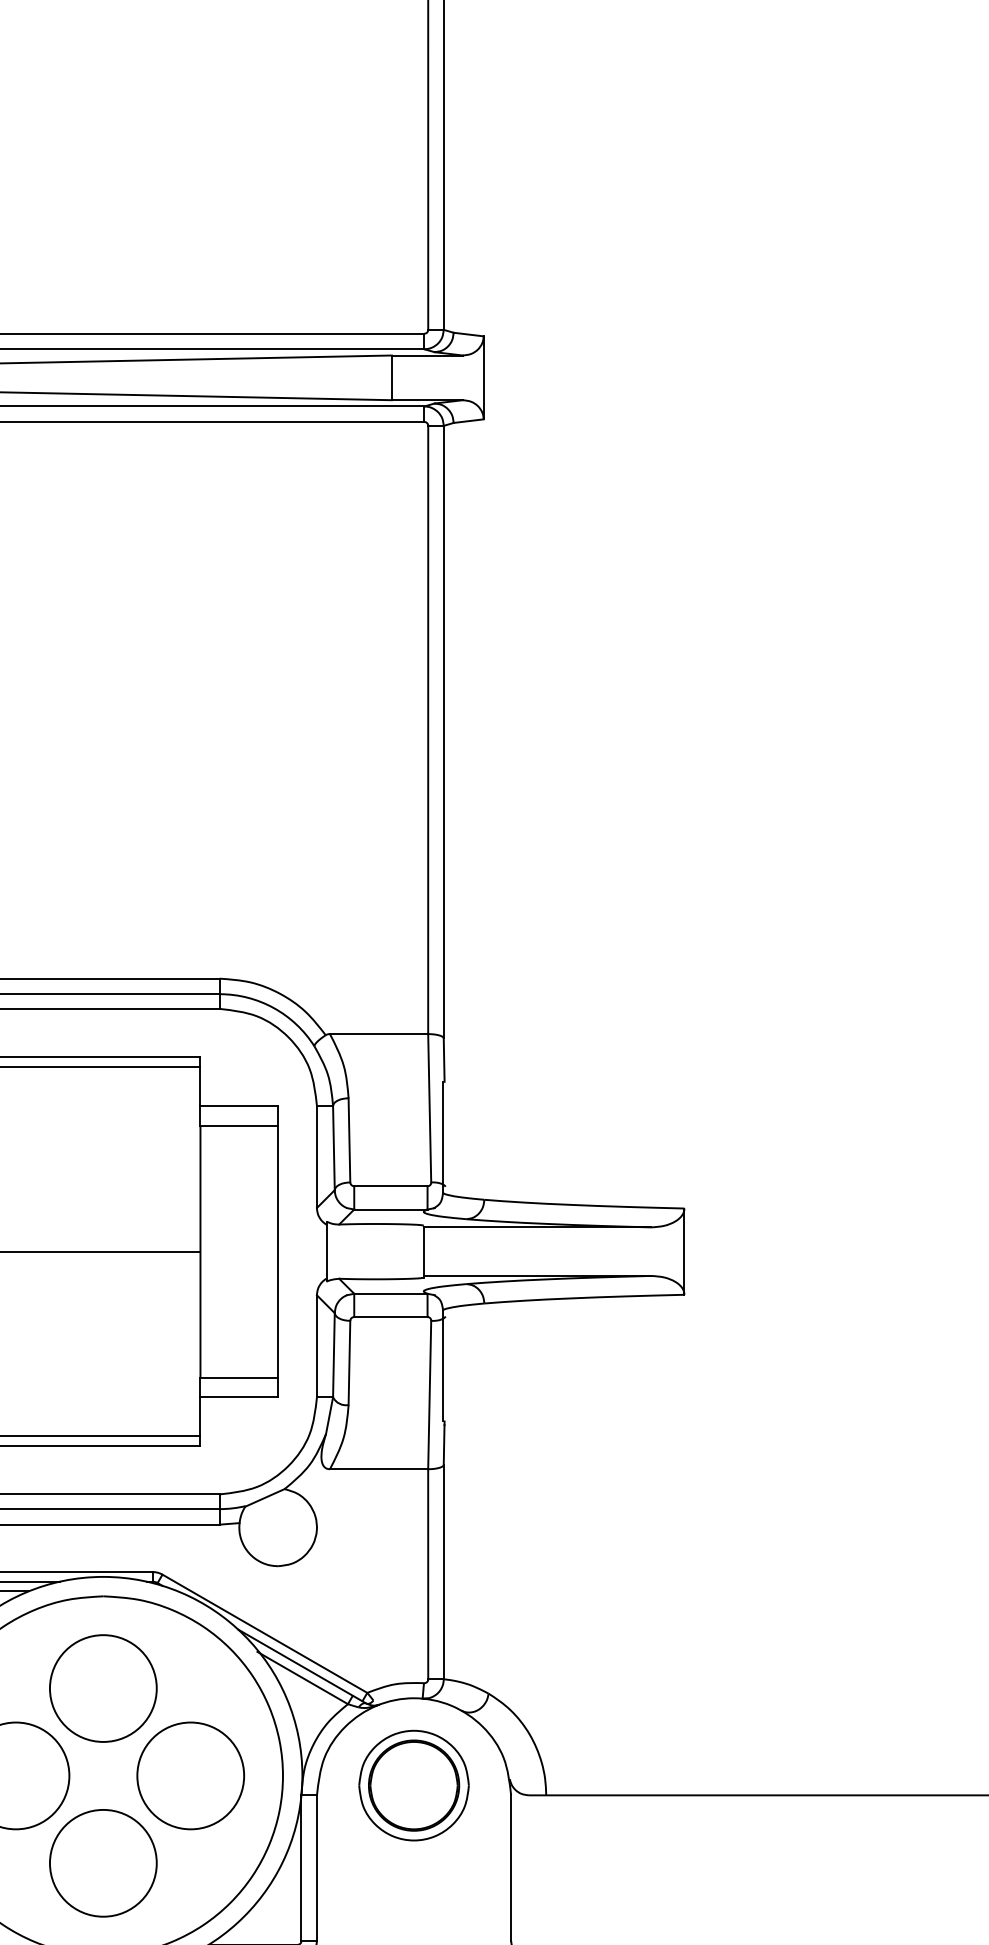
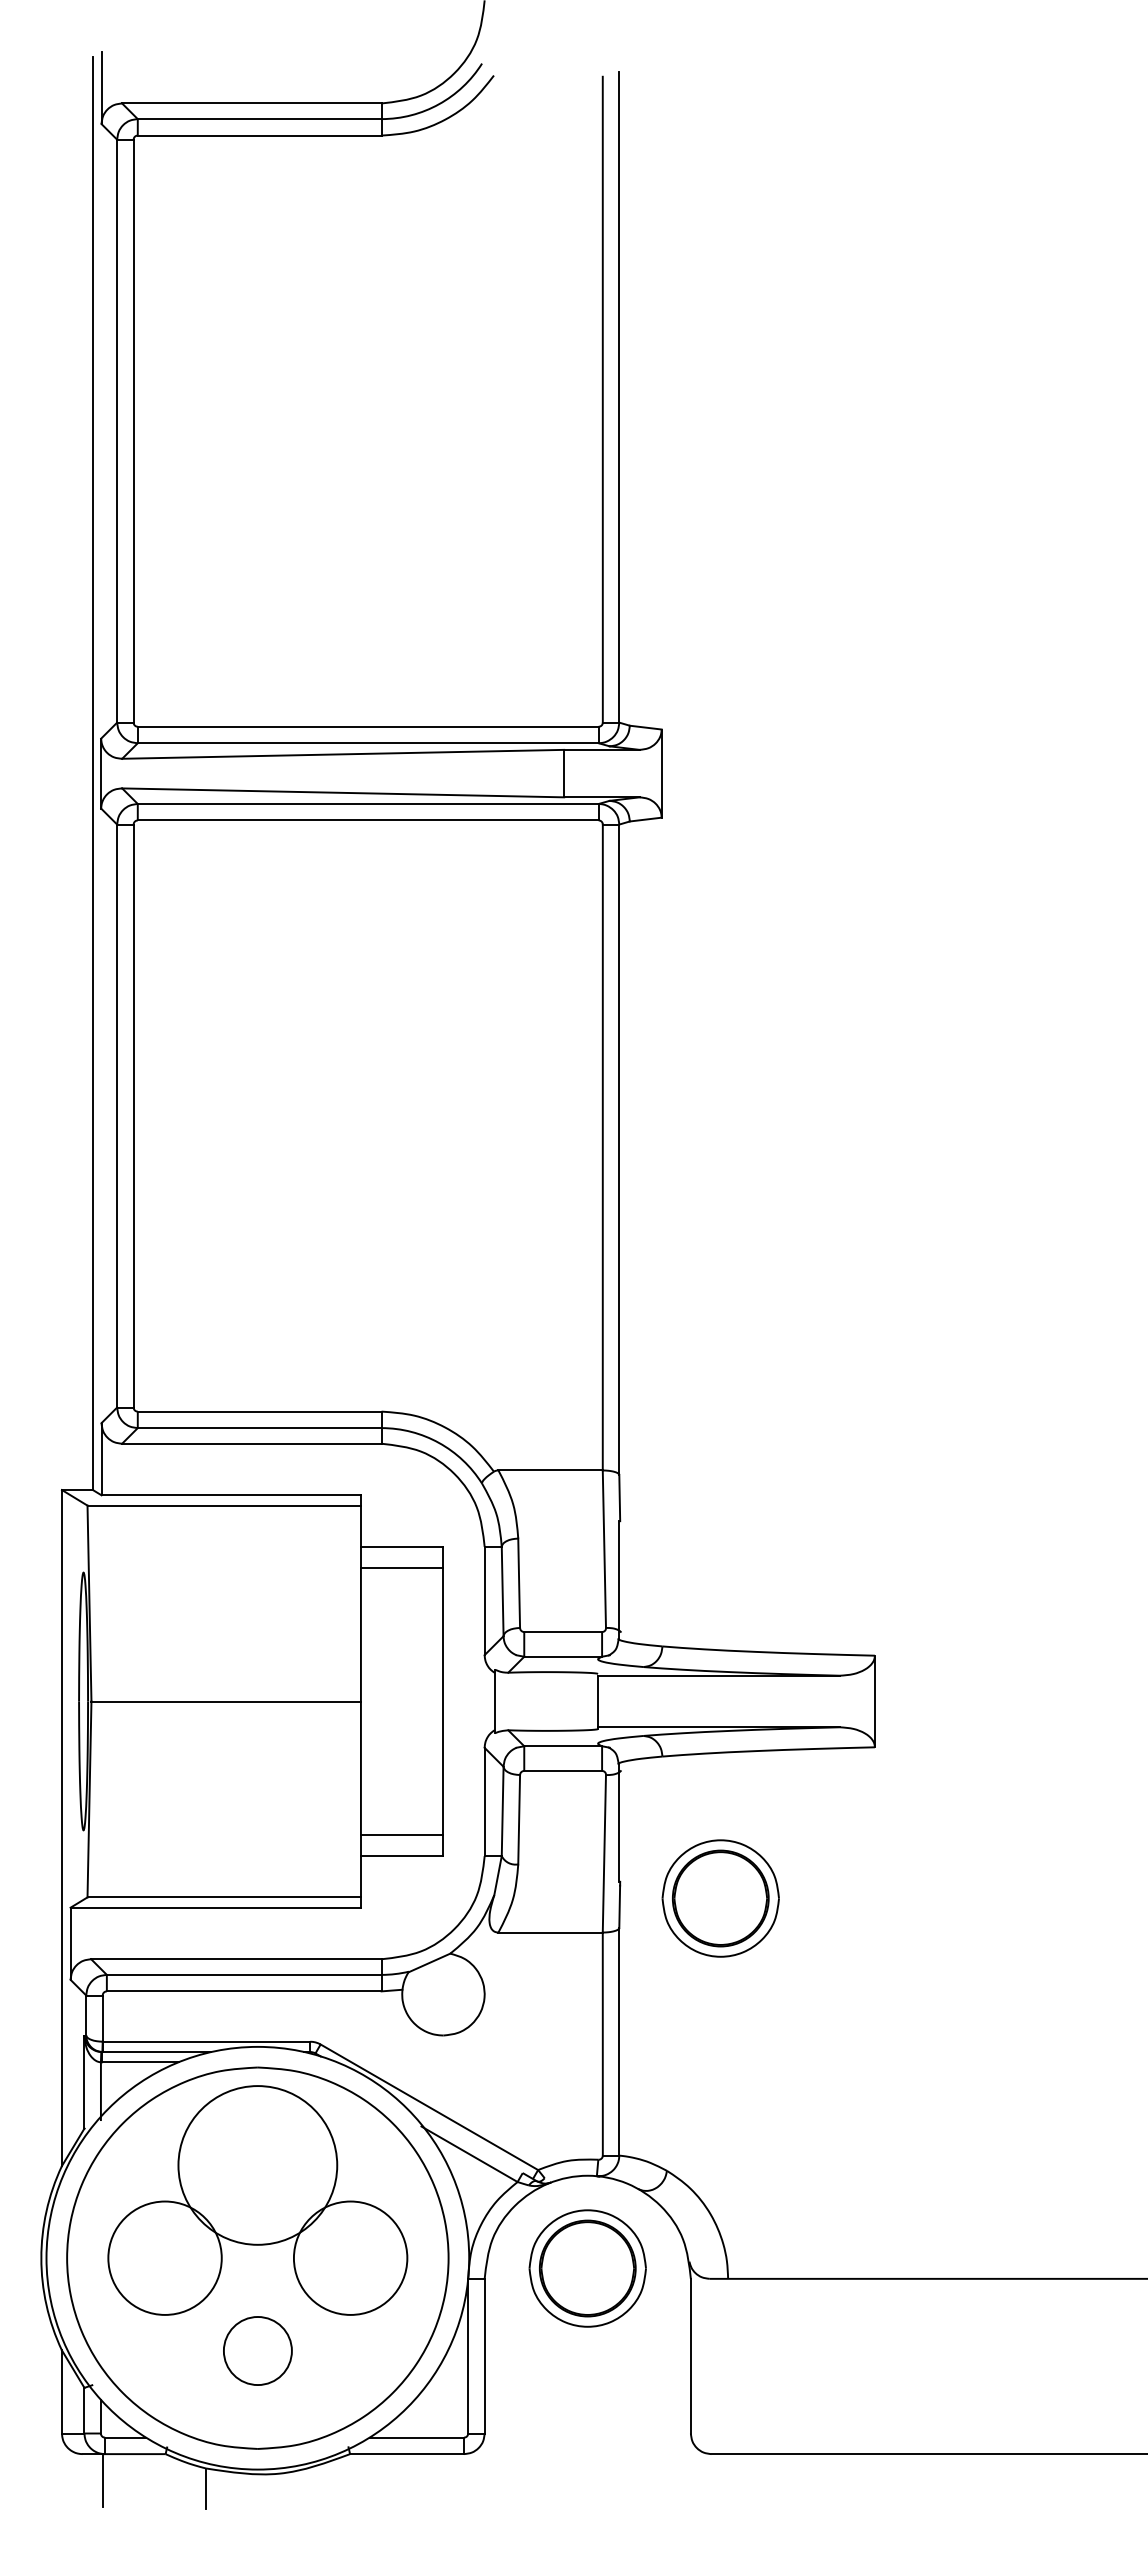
part: (539, 1437) -> (720, 1898), added
line: (295, 1662) -> (461, 2137), removed
circle: (103, 1688) -> (257, 2165), size x1.4
circle: (103, 1862) -> (257, 2350), size x0.6

